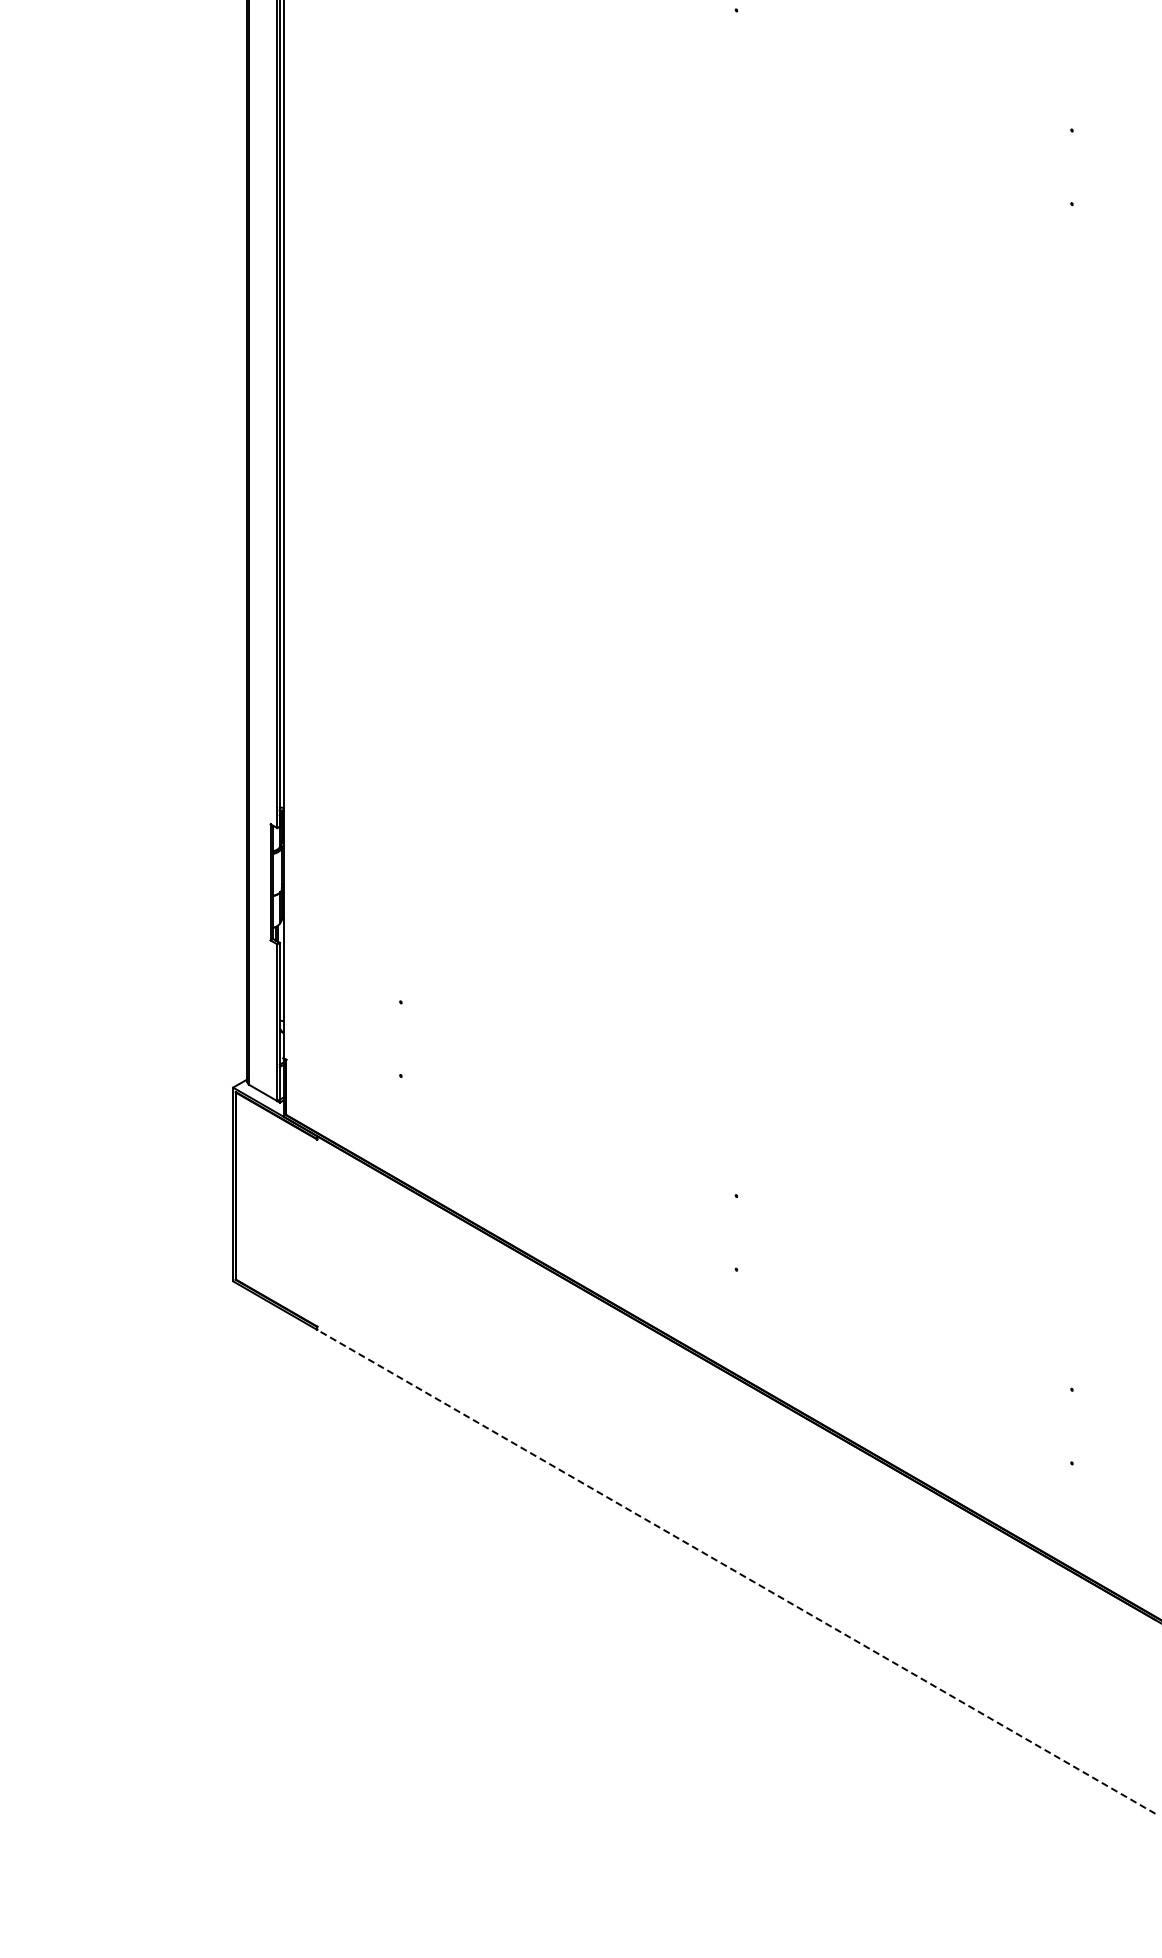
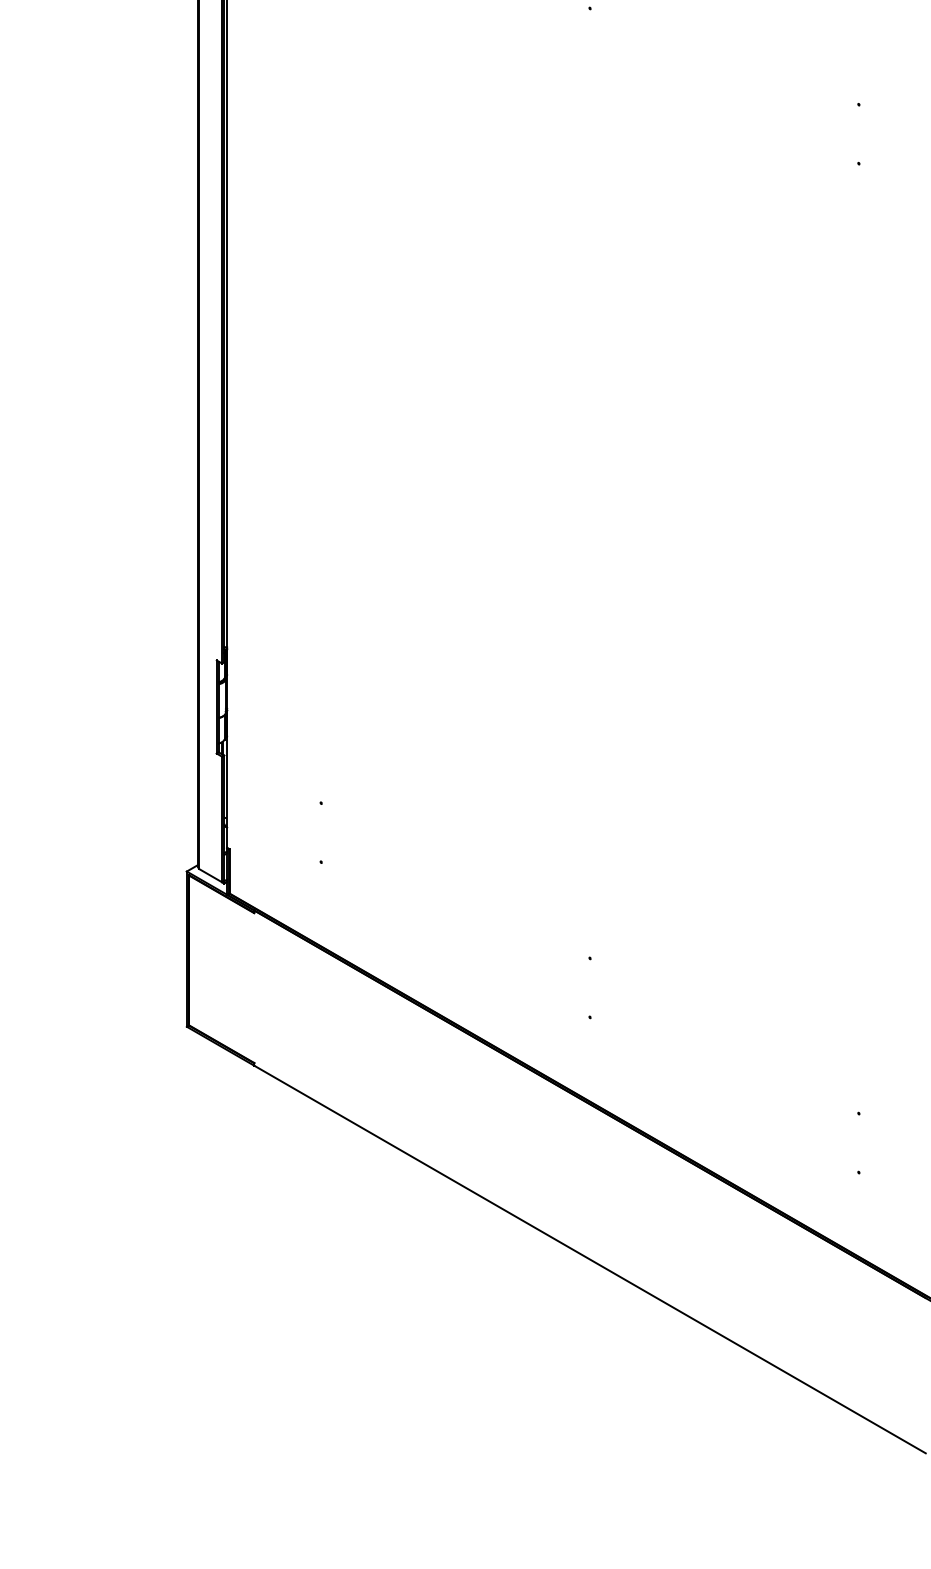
line: (736, 1571) -> (590, 1259), dashed -> solid

